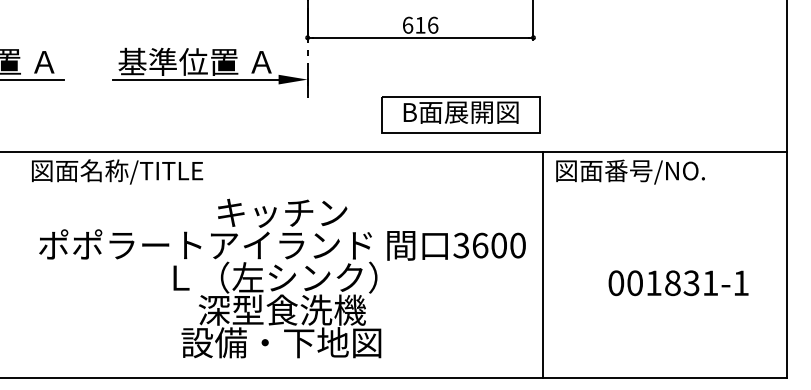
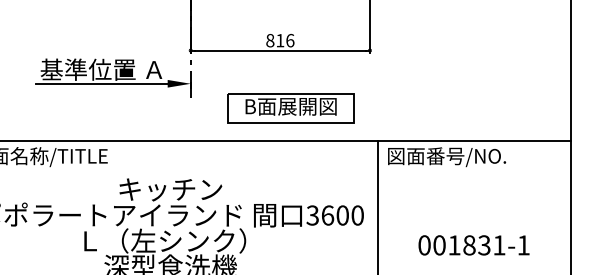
text: (407, 24) -> (269, 40), 616 -> 816
part: (460, 114) -> (290, 108), moved
text: (678, 283) -> (473, 245), moved

